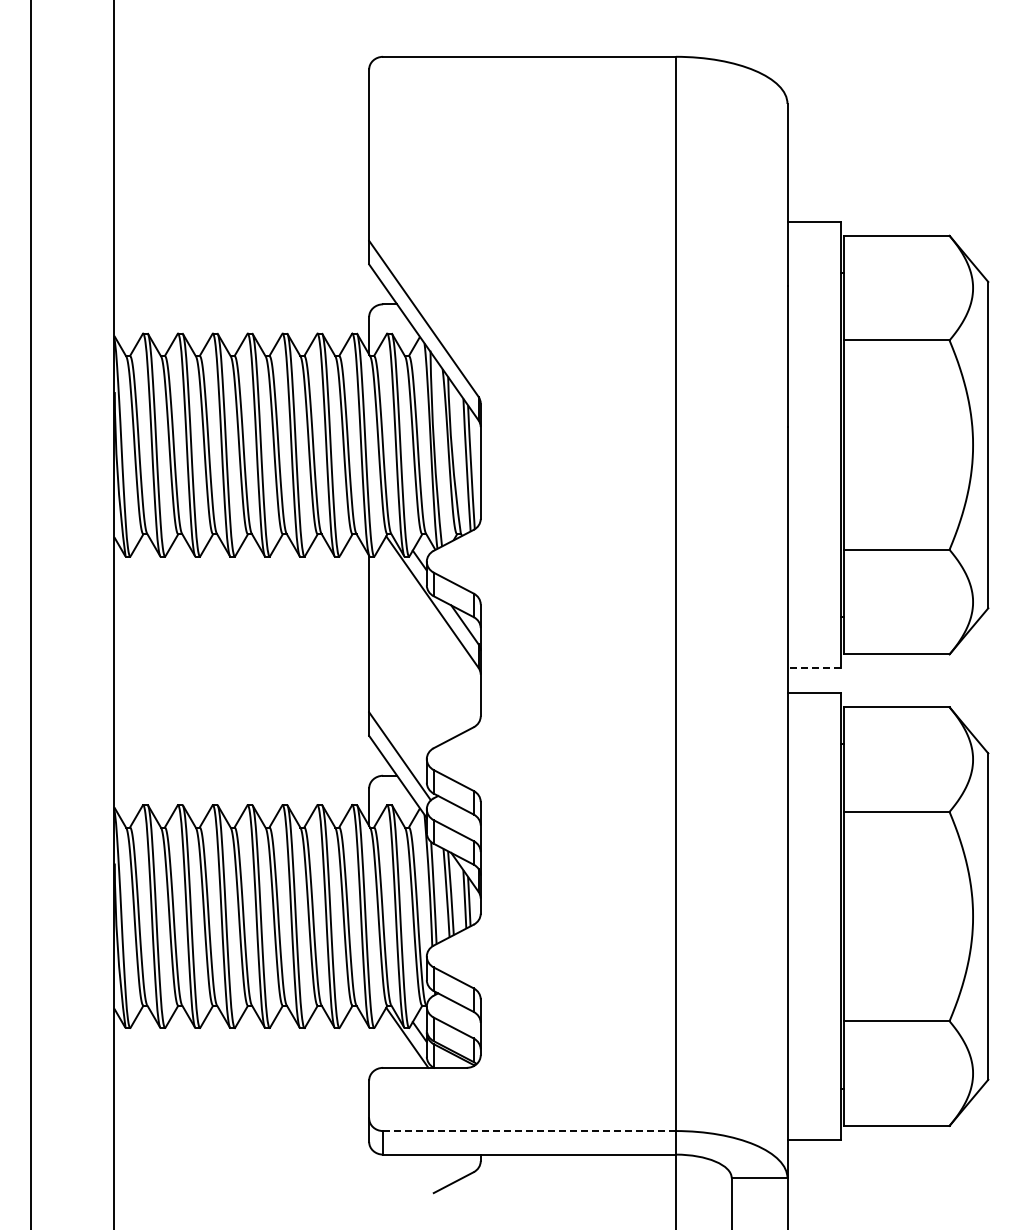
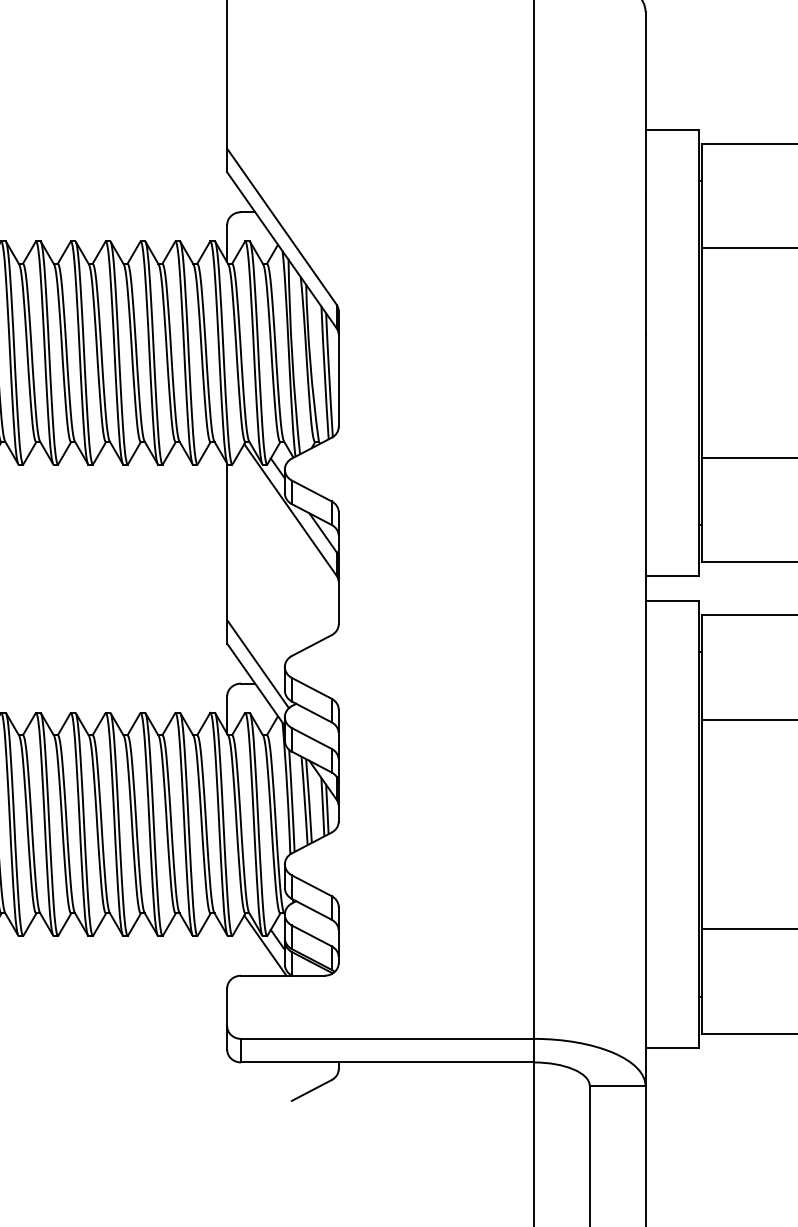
line: (813, 668) -> (671, 576), dashed -> solid
line: (529, 1131) -> (387, 1039), dashed -> solid

